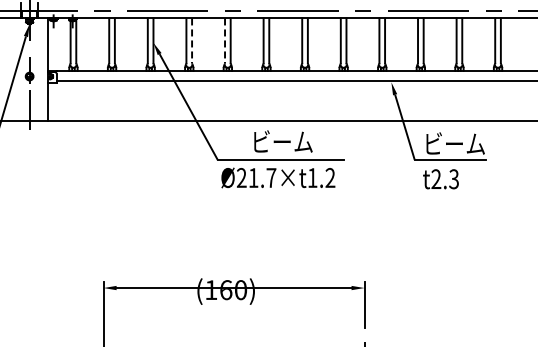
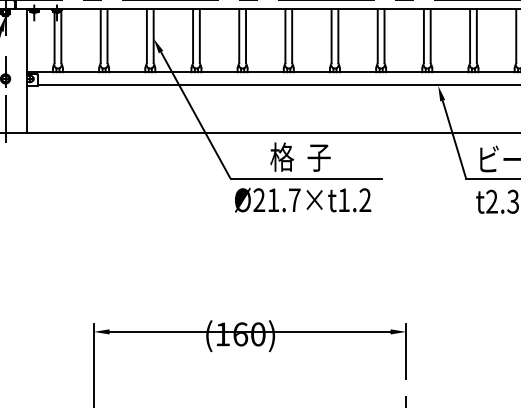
line: (192, 41) -> (200, 37), dashed -> solid
line: (225, 41) -> (239, 37), dashed -> solid
text: (281, 141) -> (306, 156), ビーム -> 格  子

